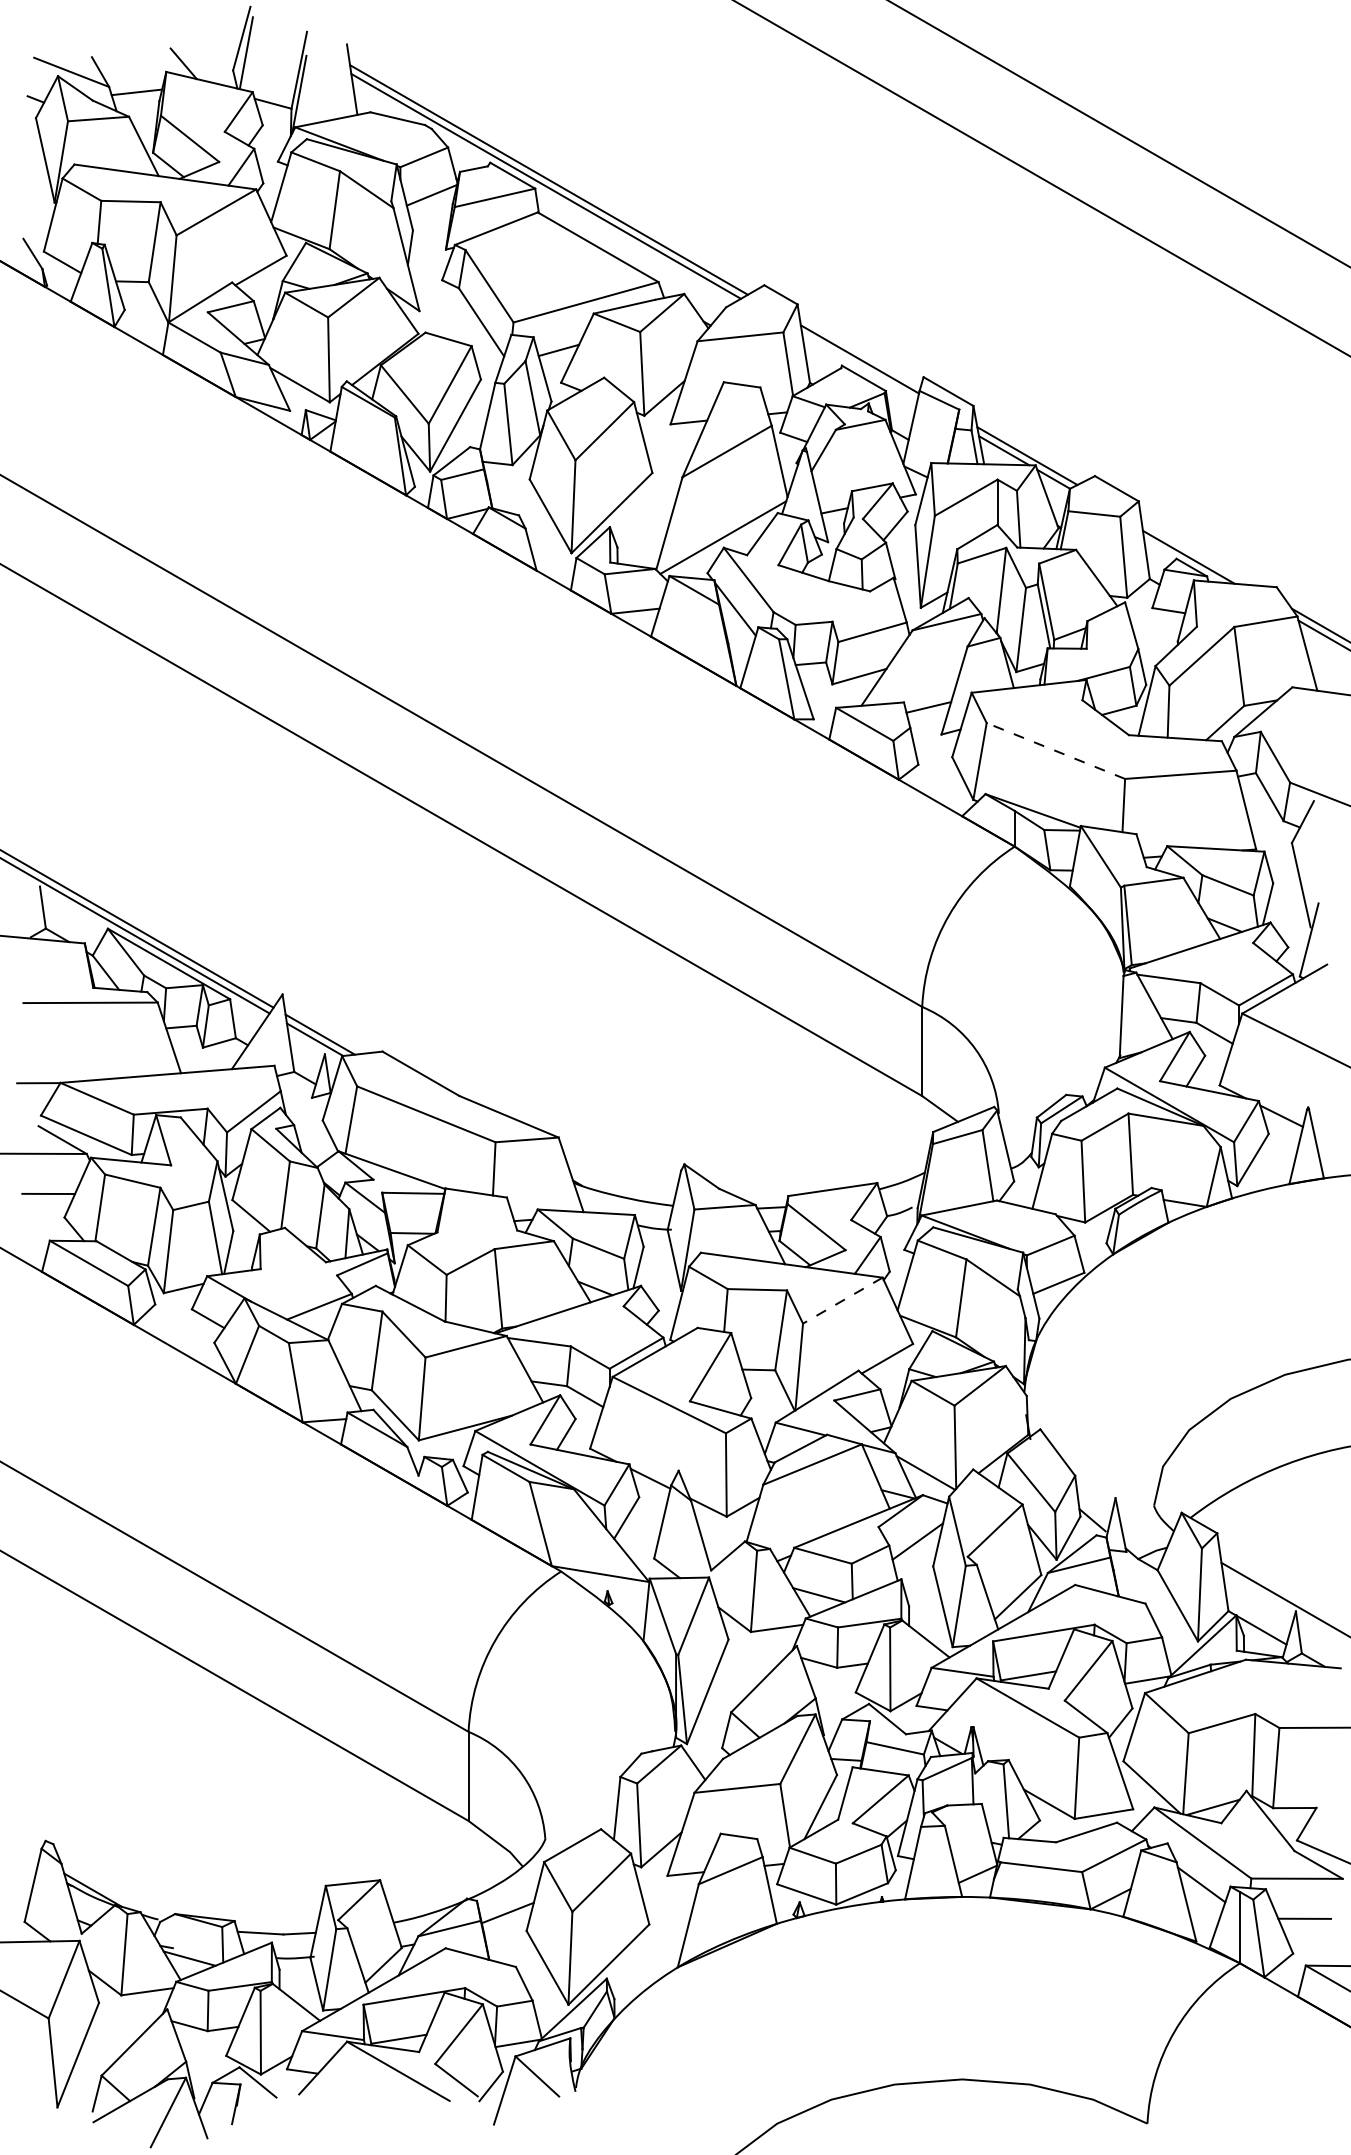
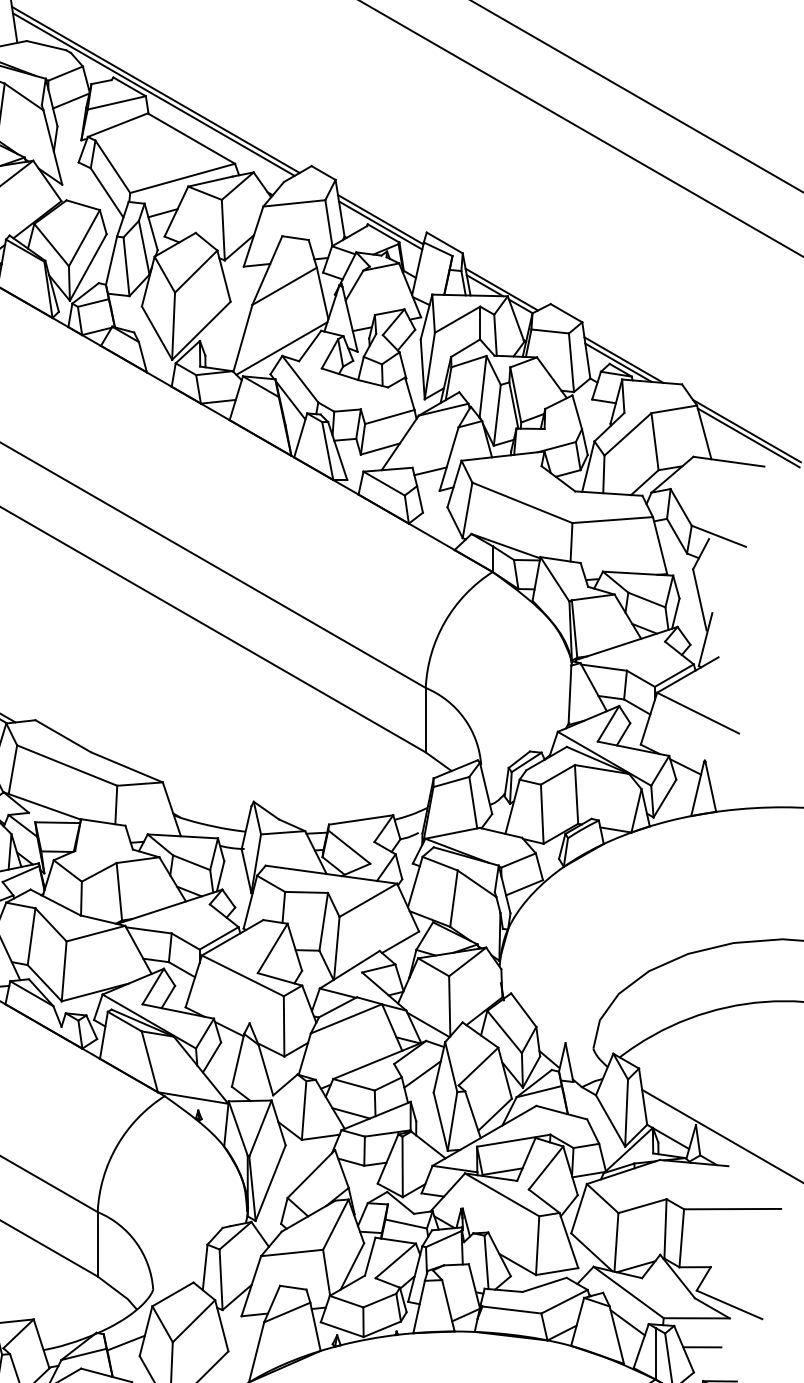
line: (859, 367) -> (380, 225), added
line: (1195, 553) -> (623, 360), added
line: (1055, 751) -> (522, 503), dashed -> solid
line: (842, 1300) -> (368, 900), dashed -> solid

